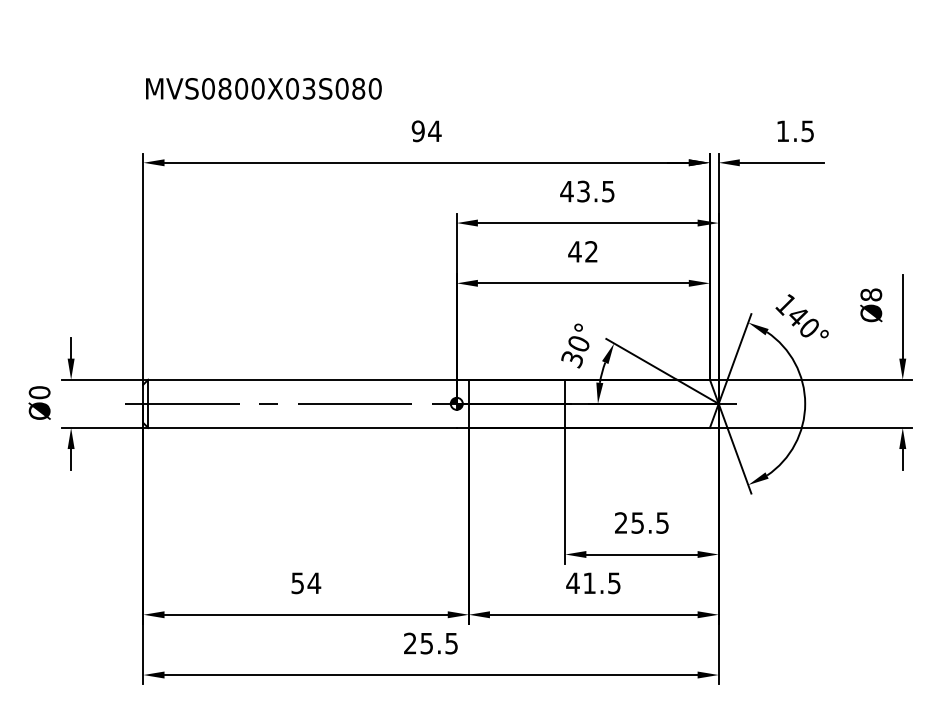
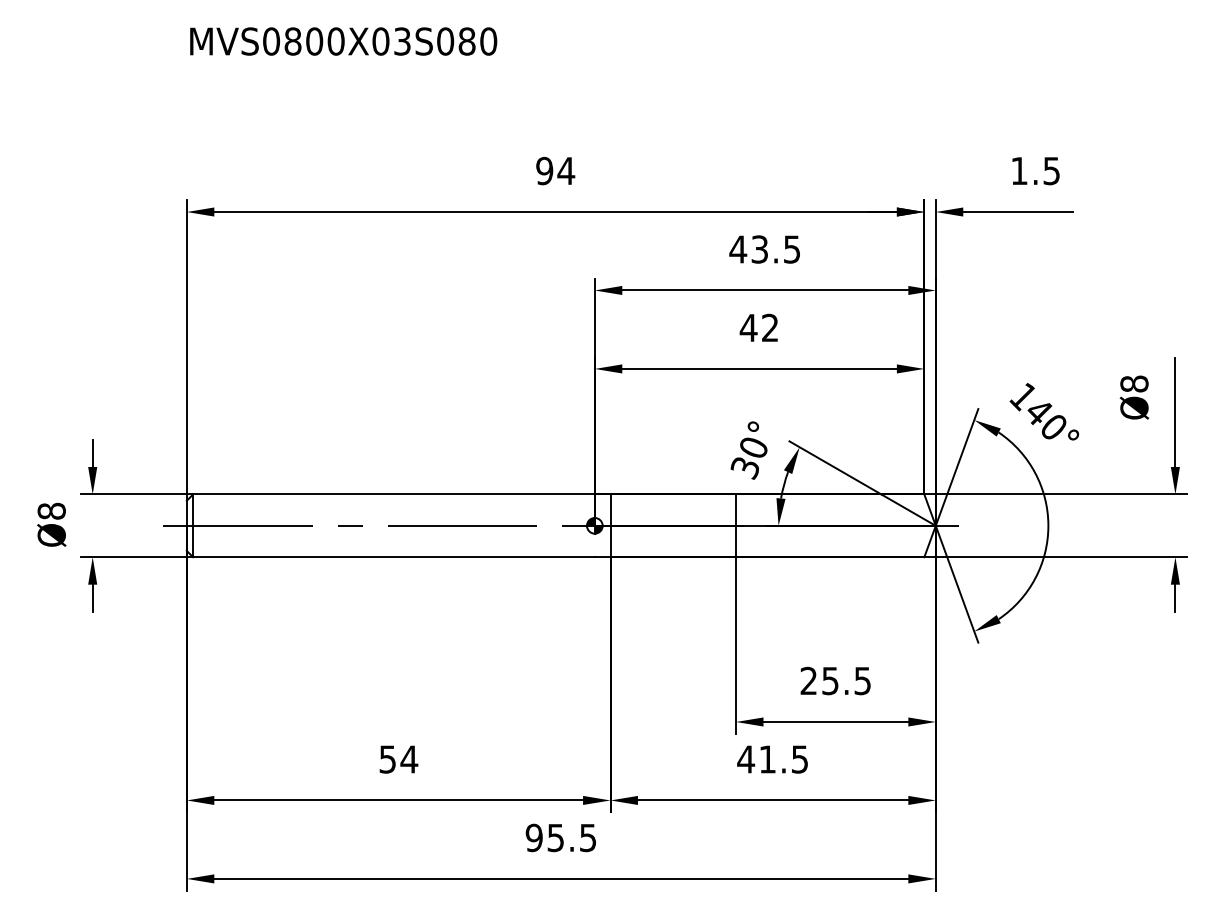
text: (263, 88) -> (343, 41), moved
text: (39, 392) -> (51, 511), Ø0 -> Ø8
text: (409, 643) -> (533, 837), 25.5 -> 95.5

